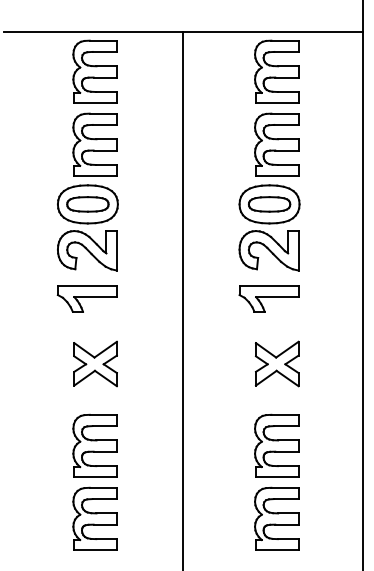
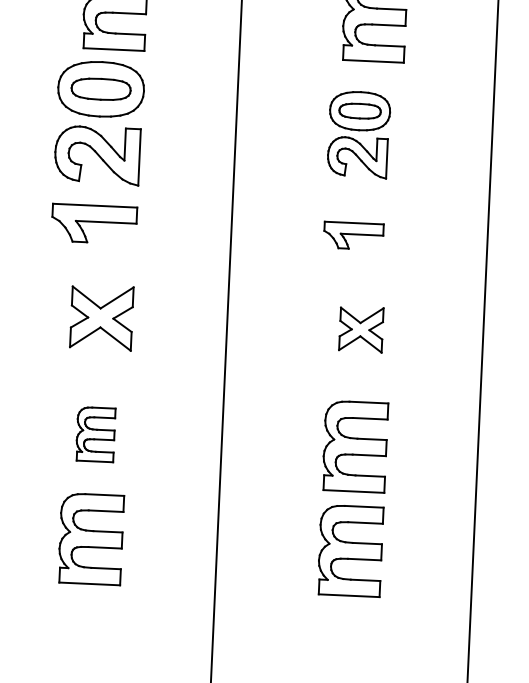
part: (269, 227) -> (358, 134), size x0.7
part: (268, 298) -> (352, 235), size x0.7
part: (277, 363) -> (361, 328), size x0.7
part: (94, 445) -> (94, 434), size x0.6

